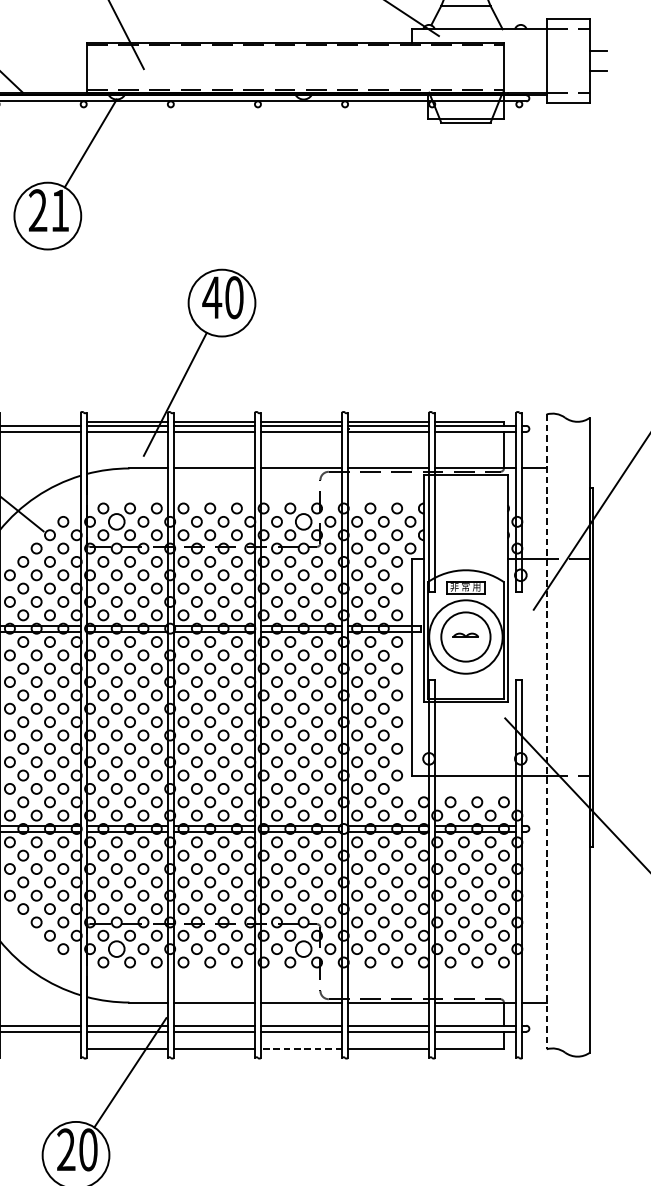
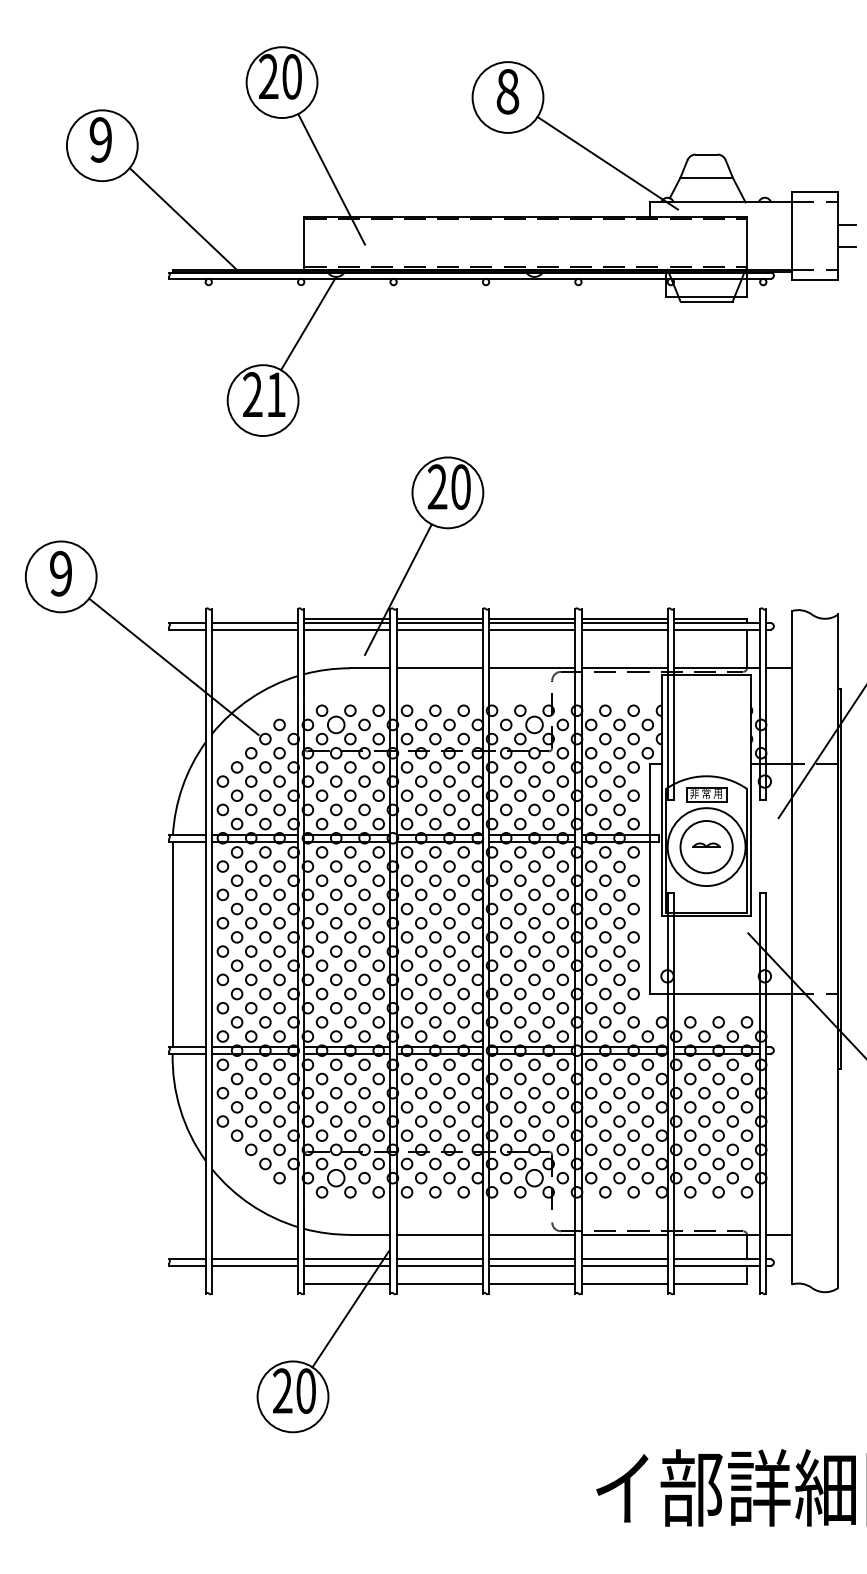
text: (212, 297) -> (437, 486), 40 -> 20
line: (546, 731) -> (792, 947), dashed -> solid
line: (300, 1049) -> (531, 1284), dashed -> solid

